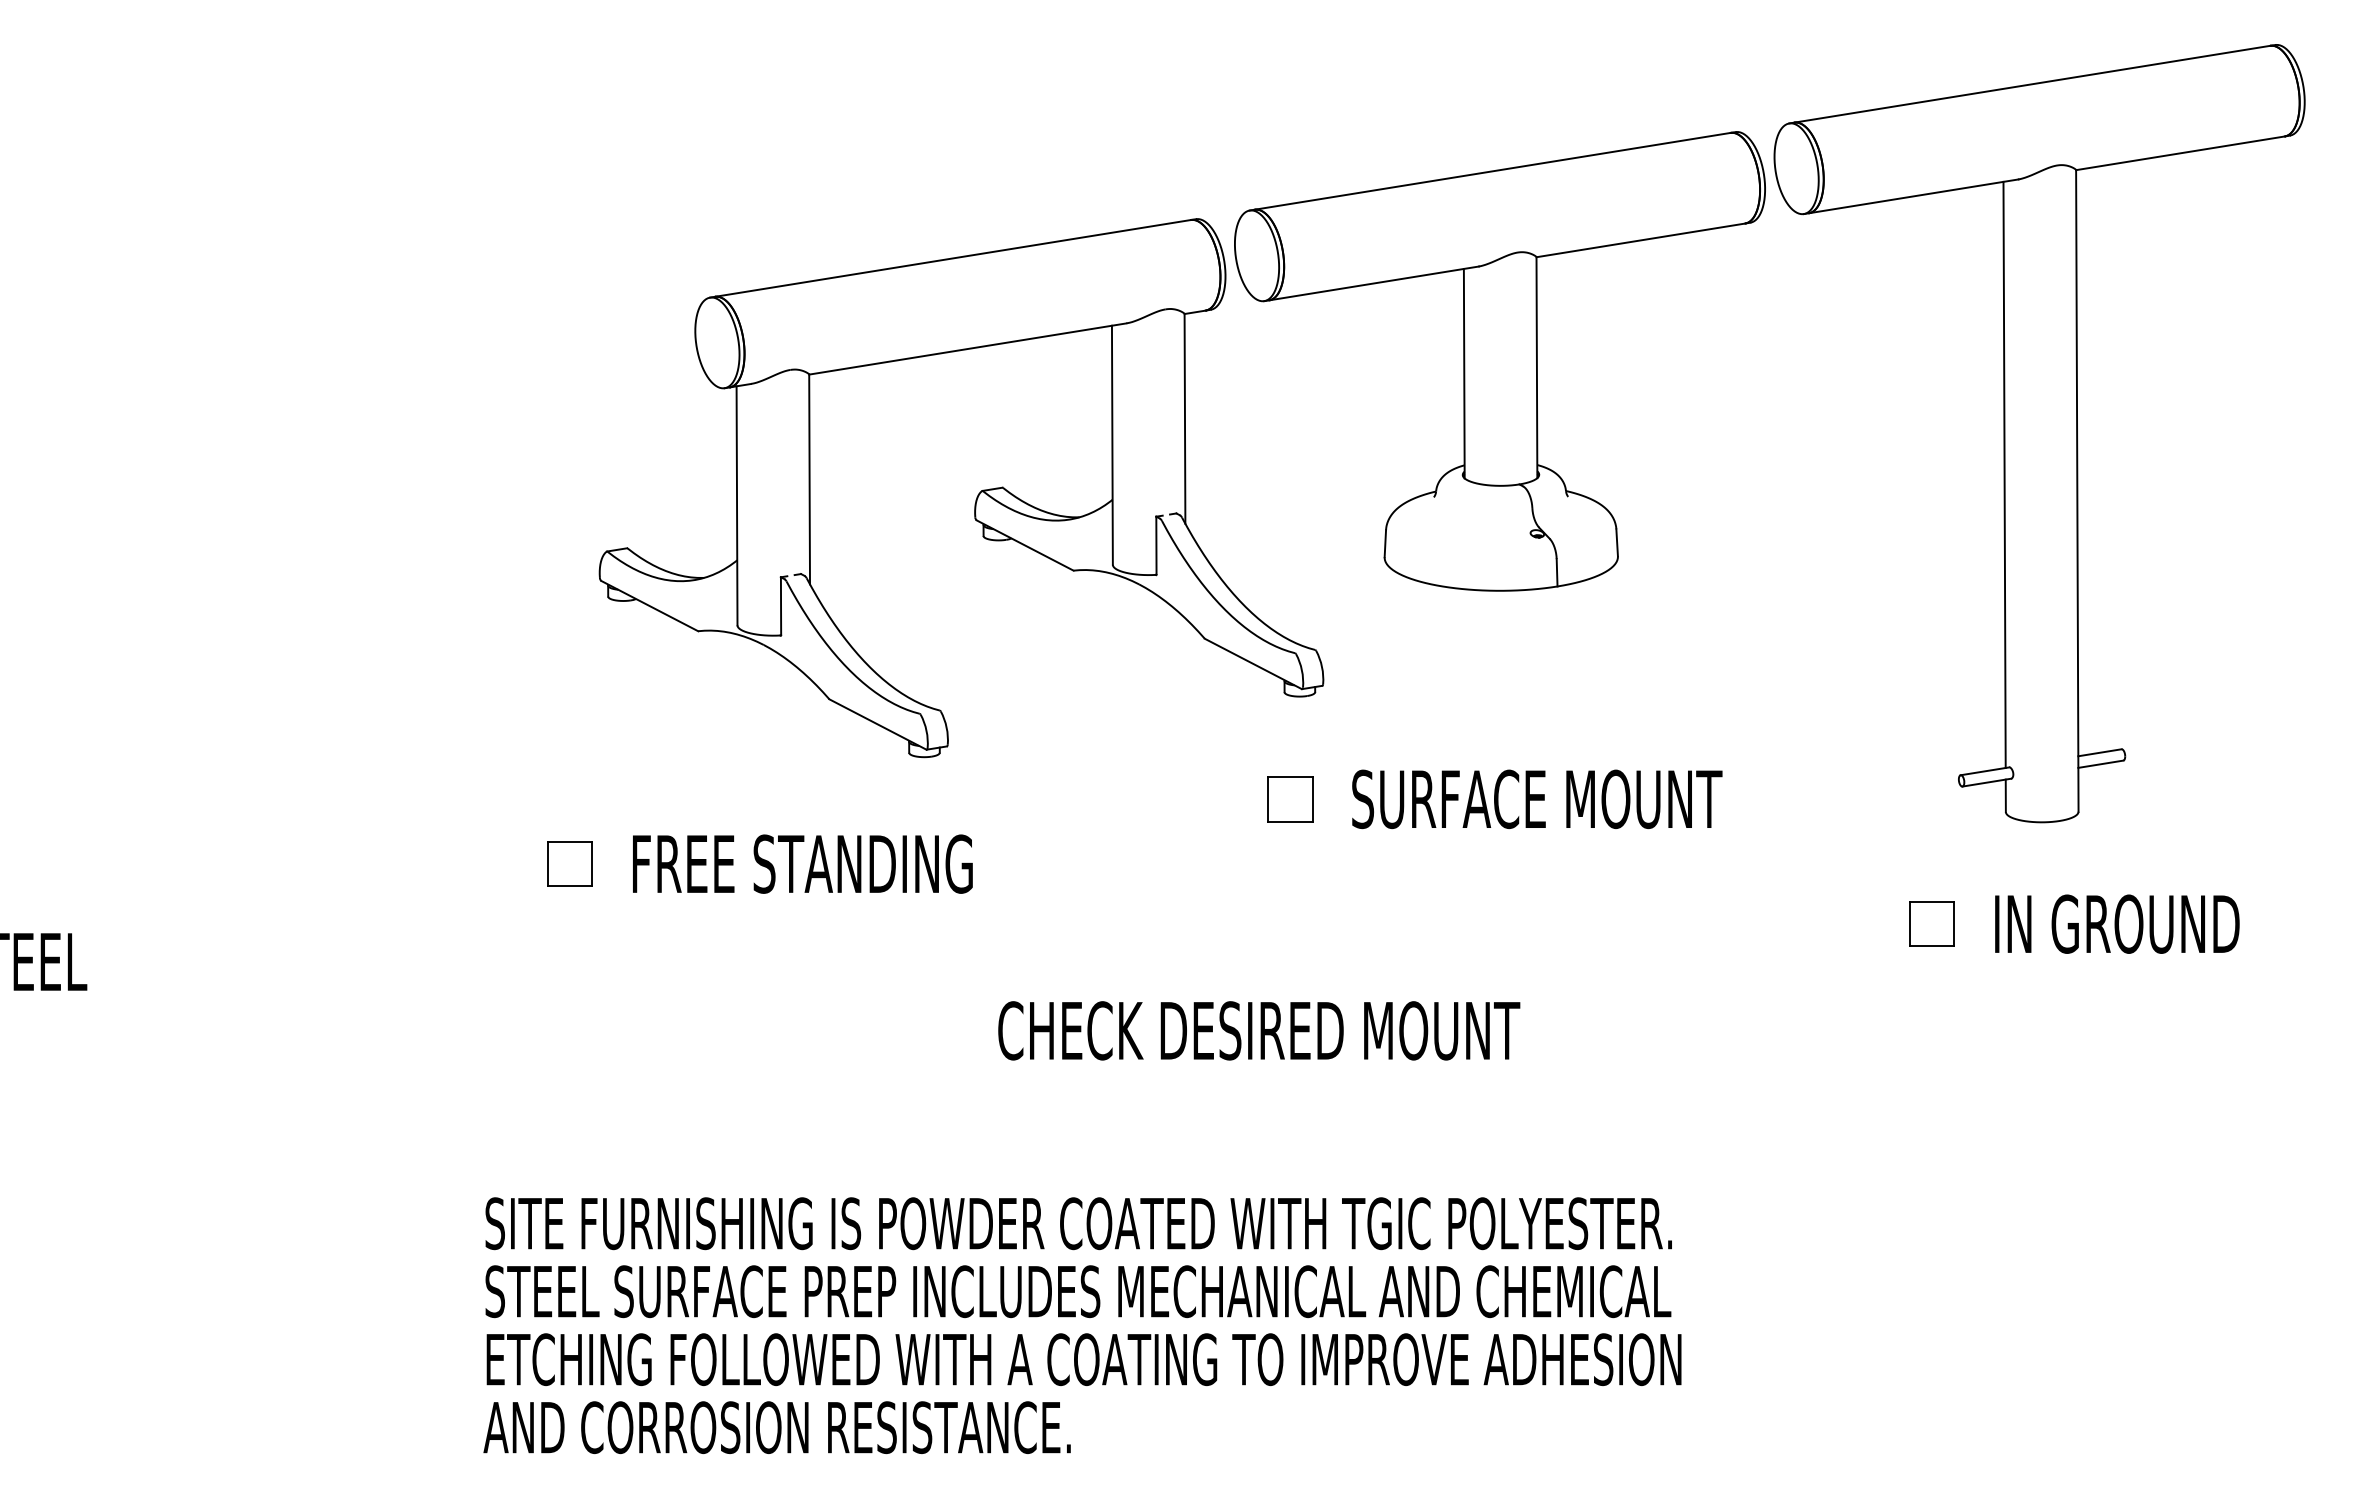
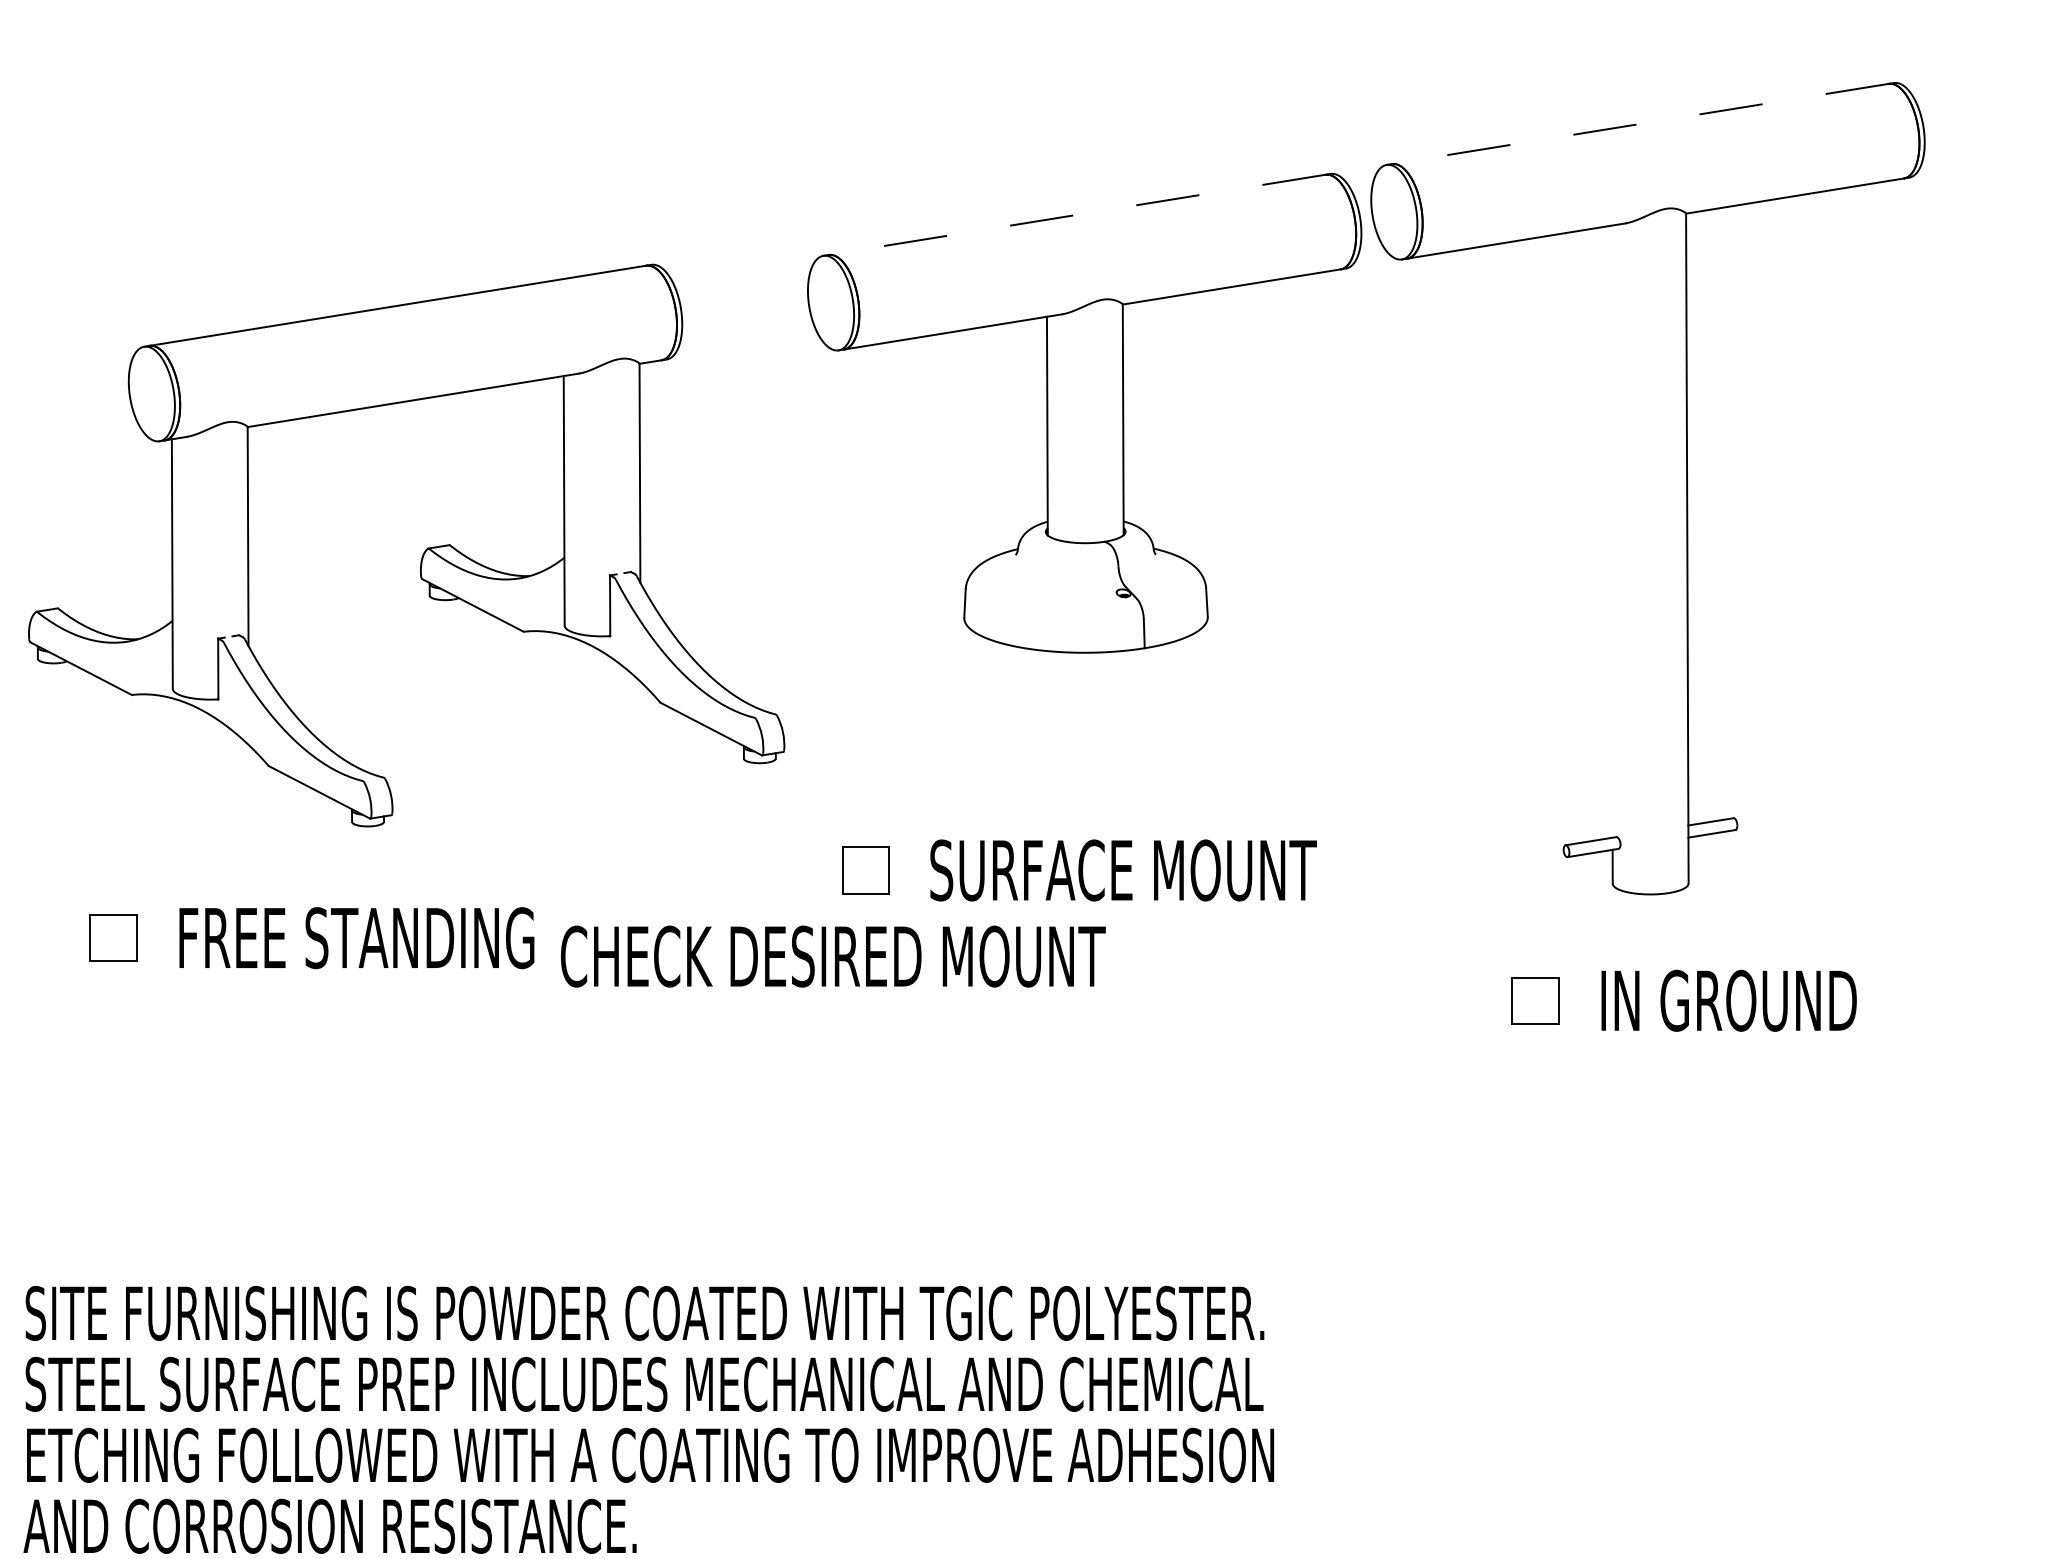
line: (2031, 84) -> (1639, 124), solid -> dashed
line: (1492, 171) -> (1076, 215), solid -> dashed
line: (2004, 474) -> (1611, 531), removed
part: (977, 495) -> (423, 553), moved
text: (1259, 1030) -> (833, 956), moved

